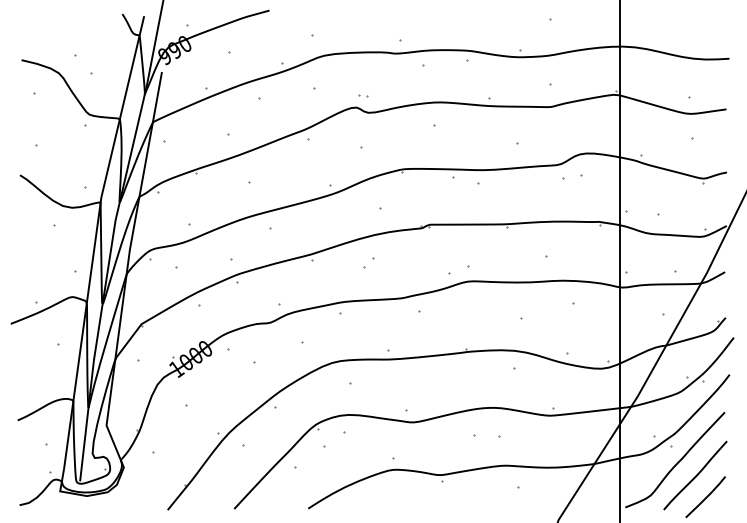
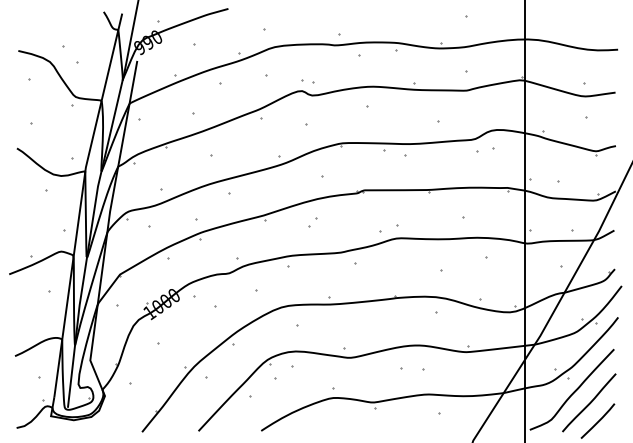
part: (362, 95) -> (307, 80), size x1.6

